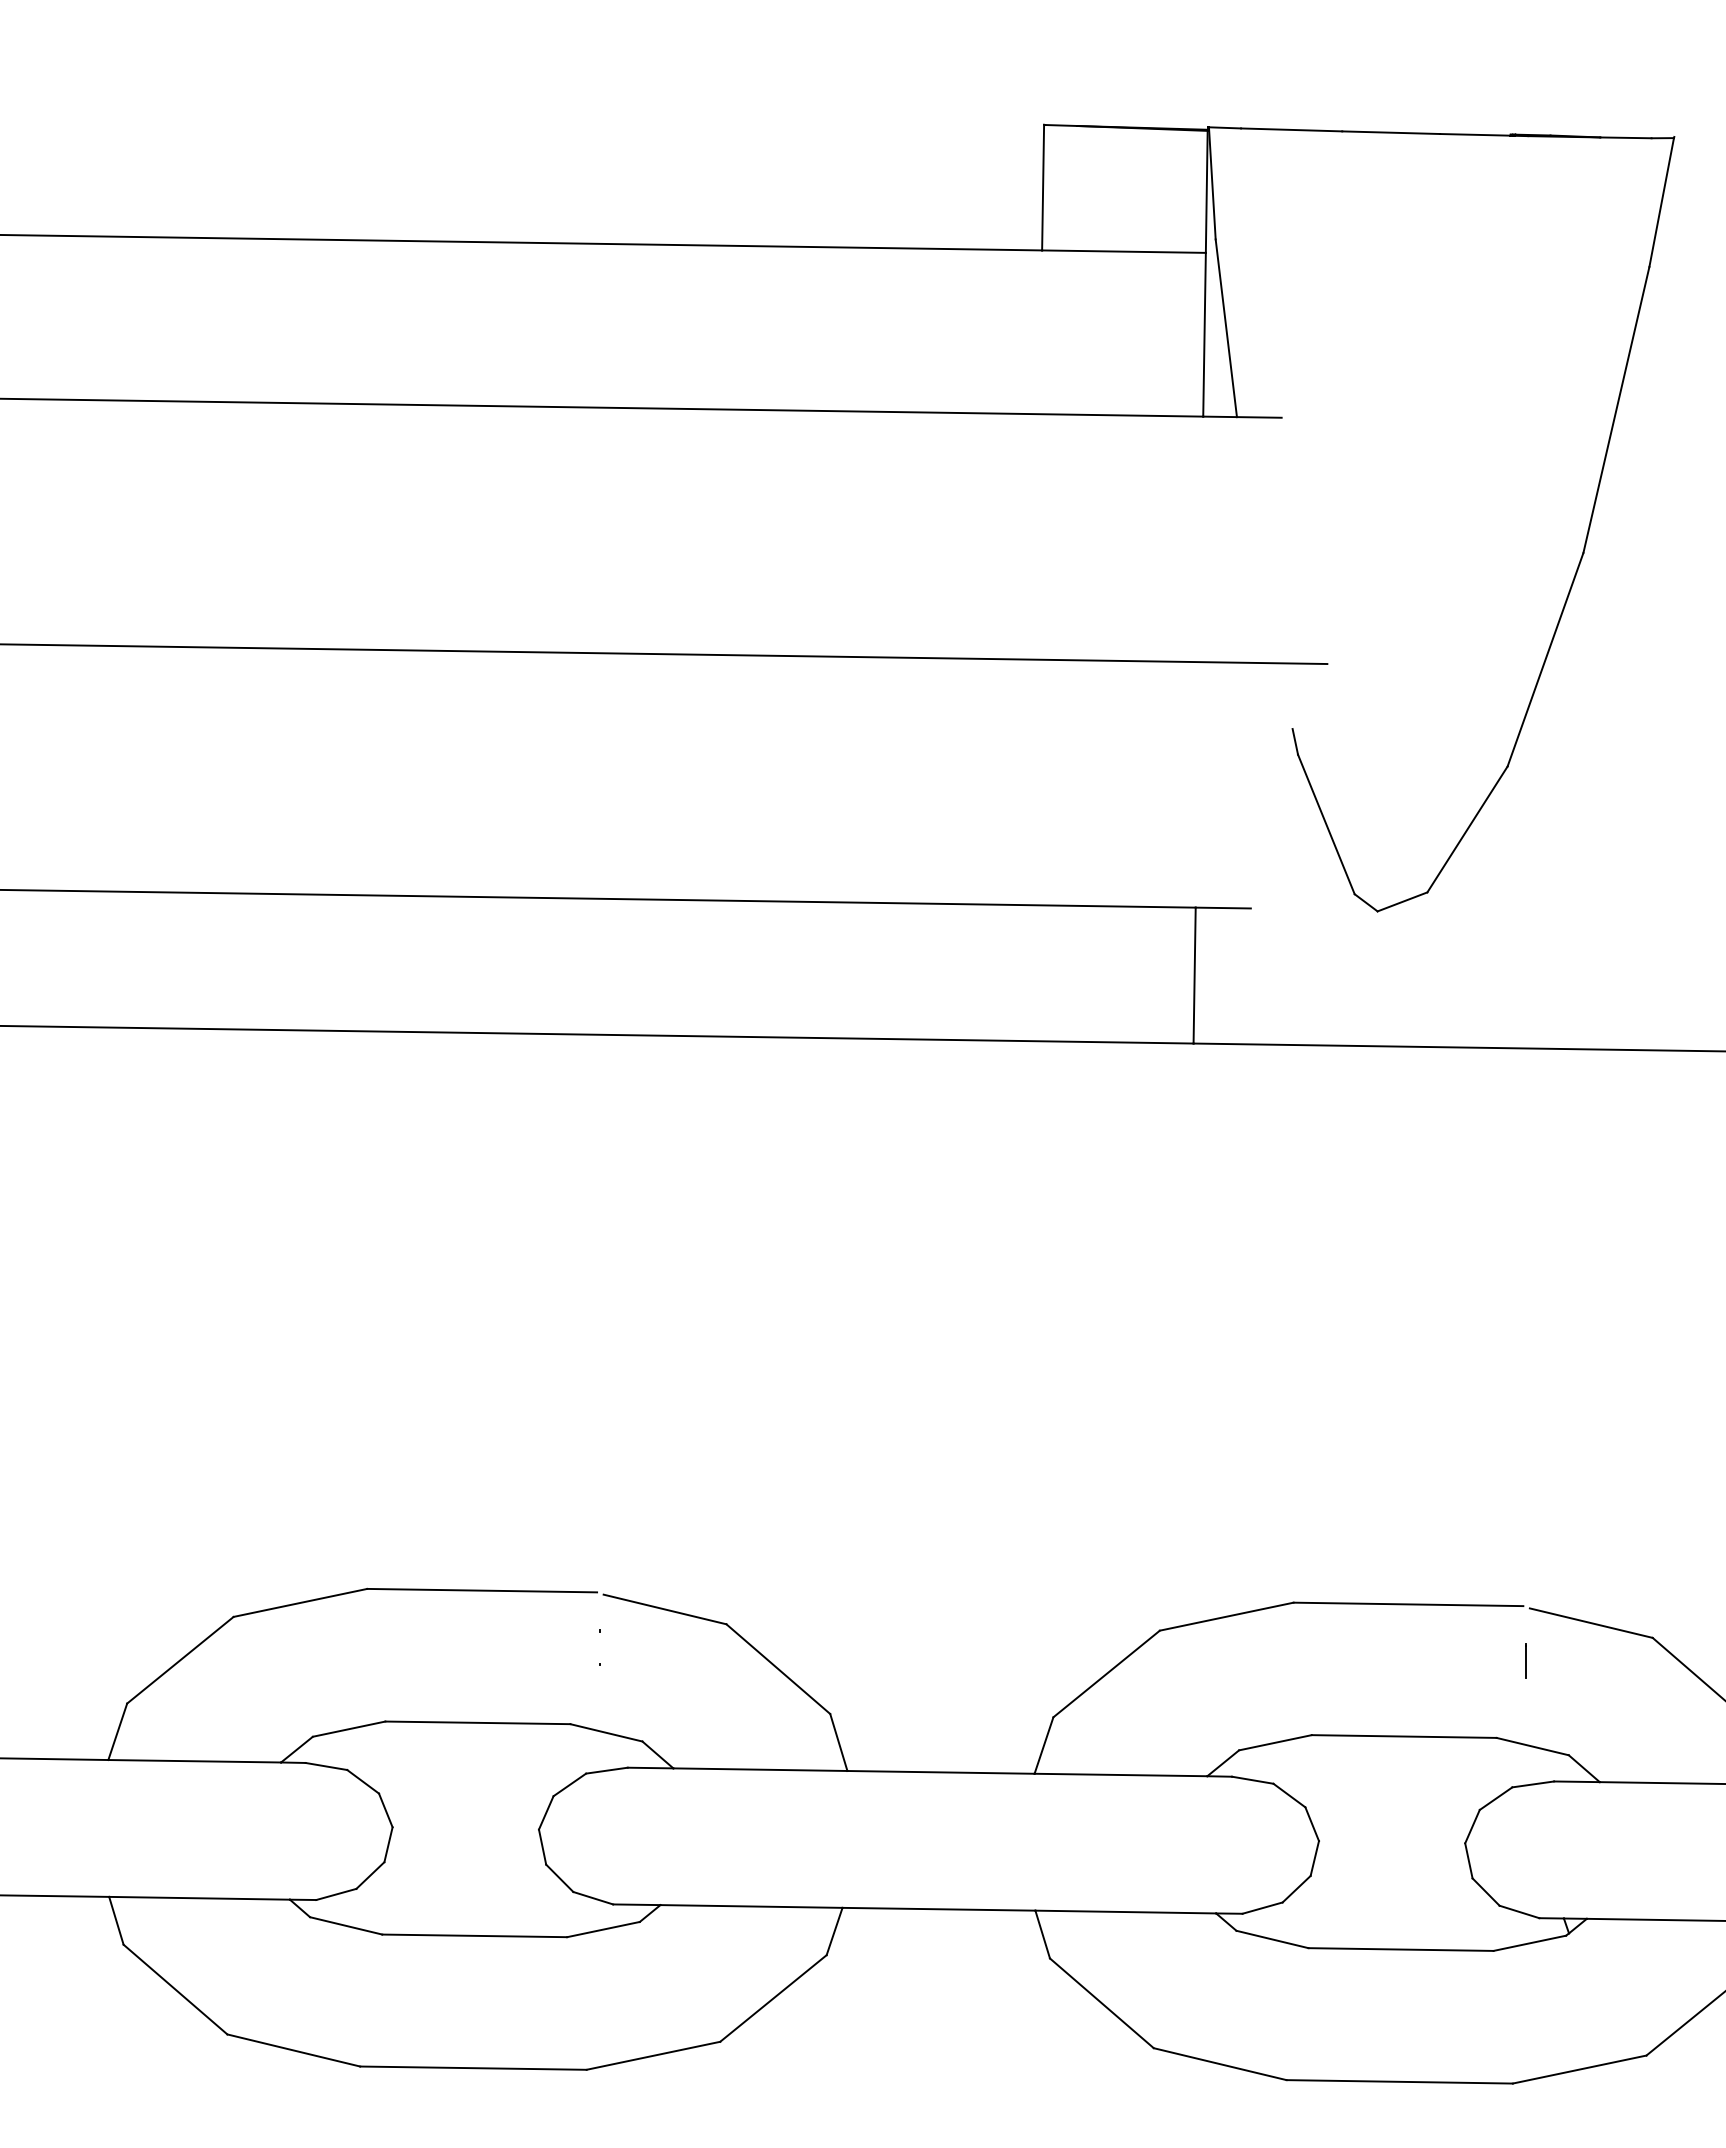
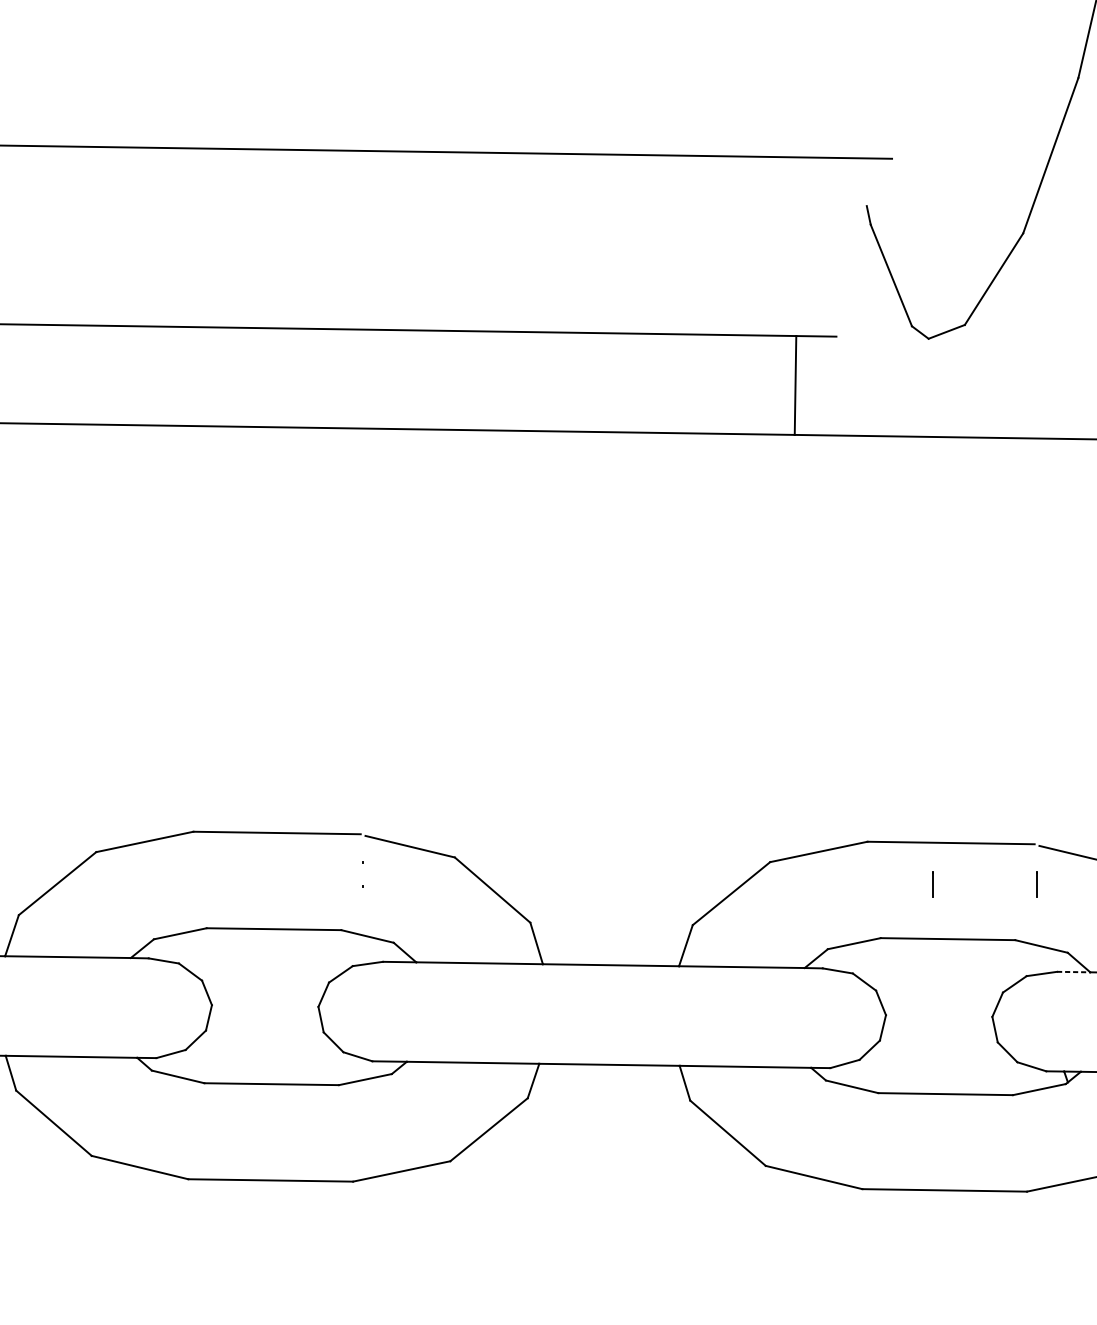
line: (1382, 1660) -> (932, 883), added
line: (1576, 1781) -> (1073, 971), solid -> dashed

